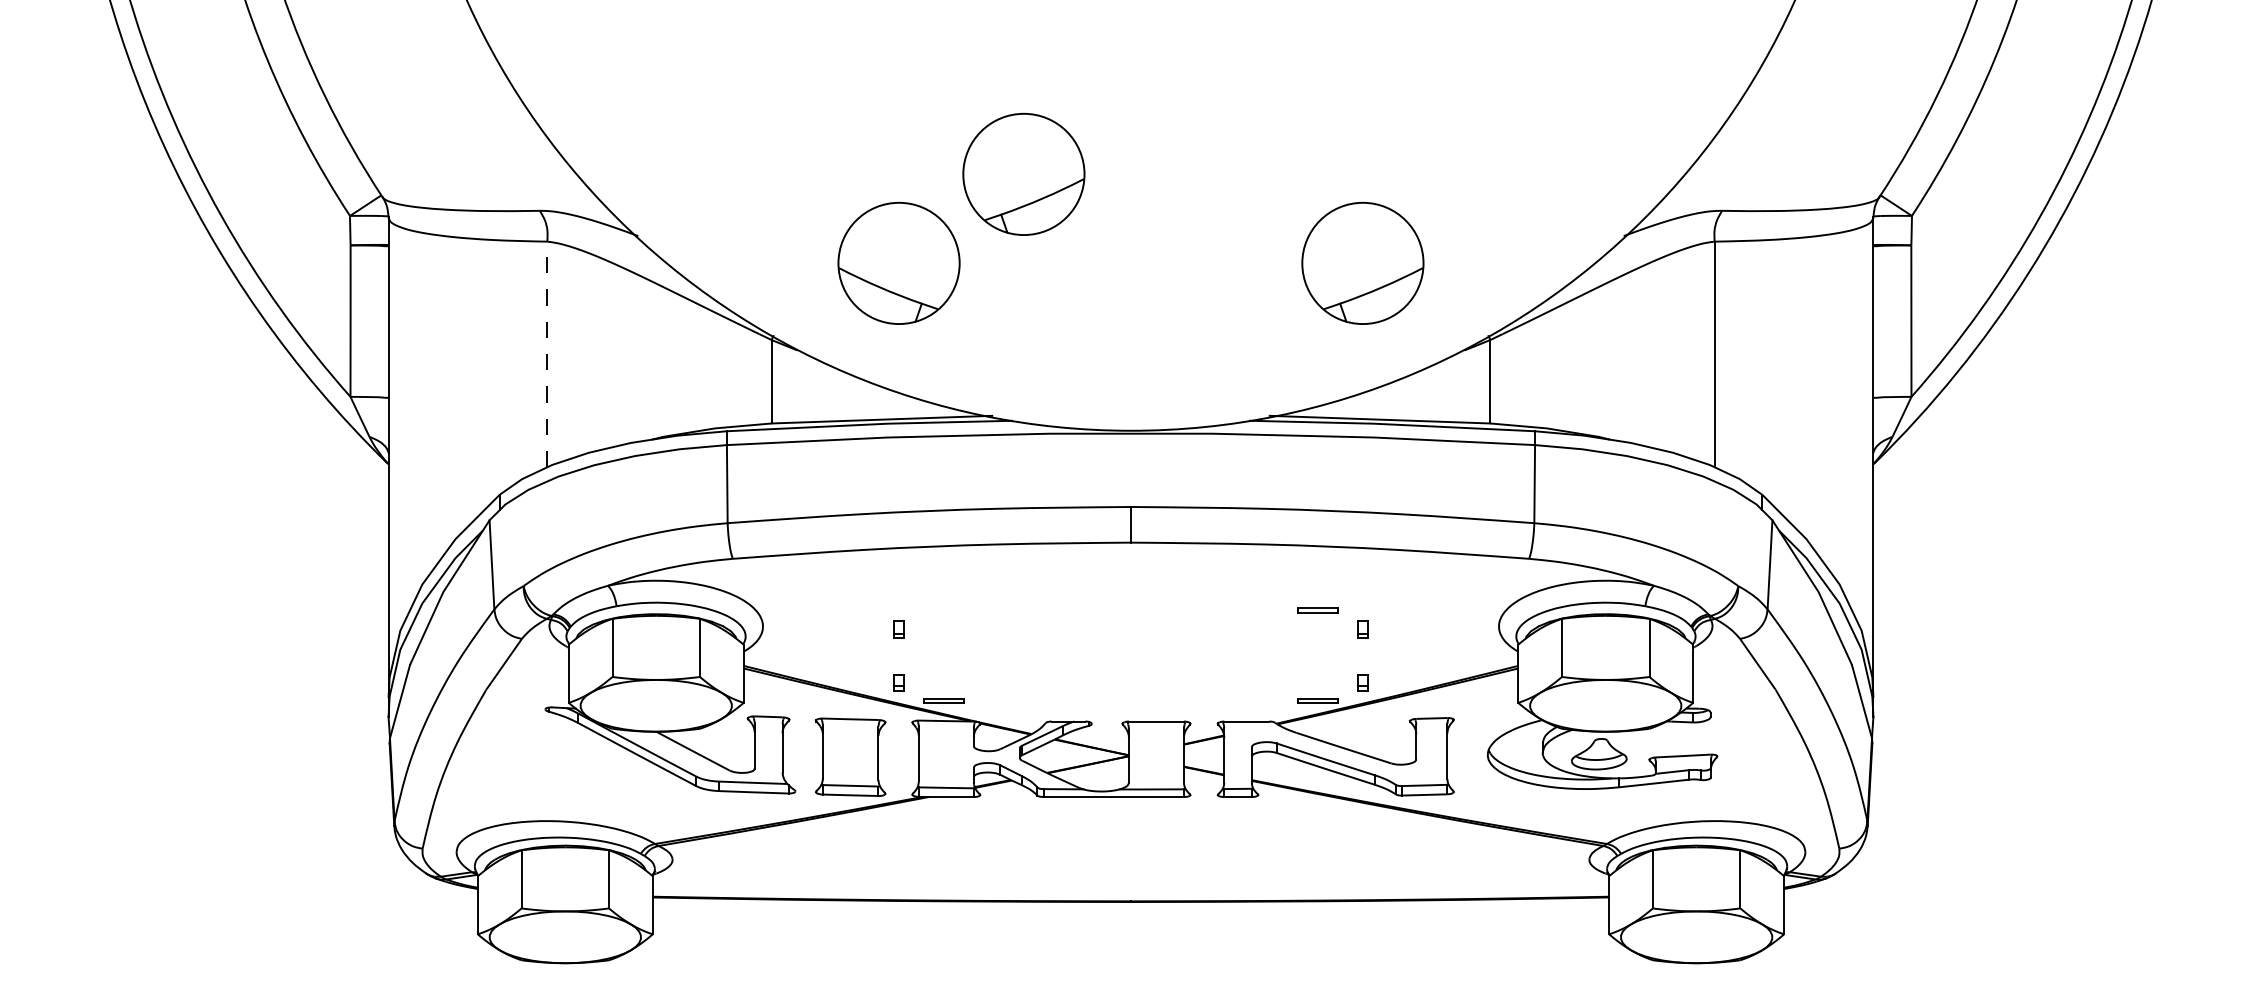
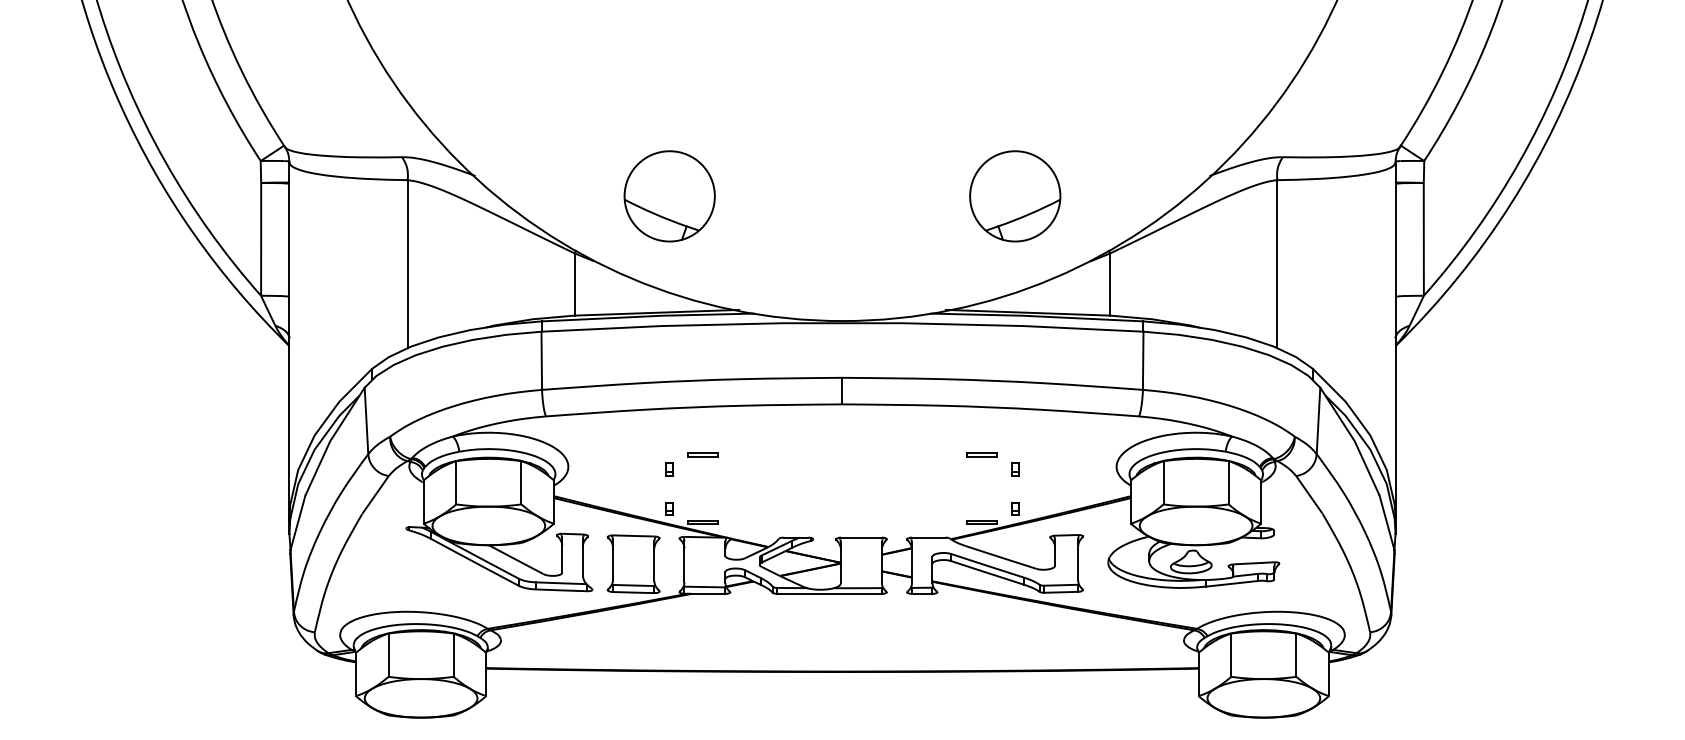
part: (1023, 173) -> (762, 129), removed
line: (547, 354) -> (407, 264), dashed -> solid
part: (943, 610) -> (702, 454), added

